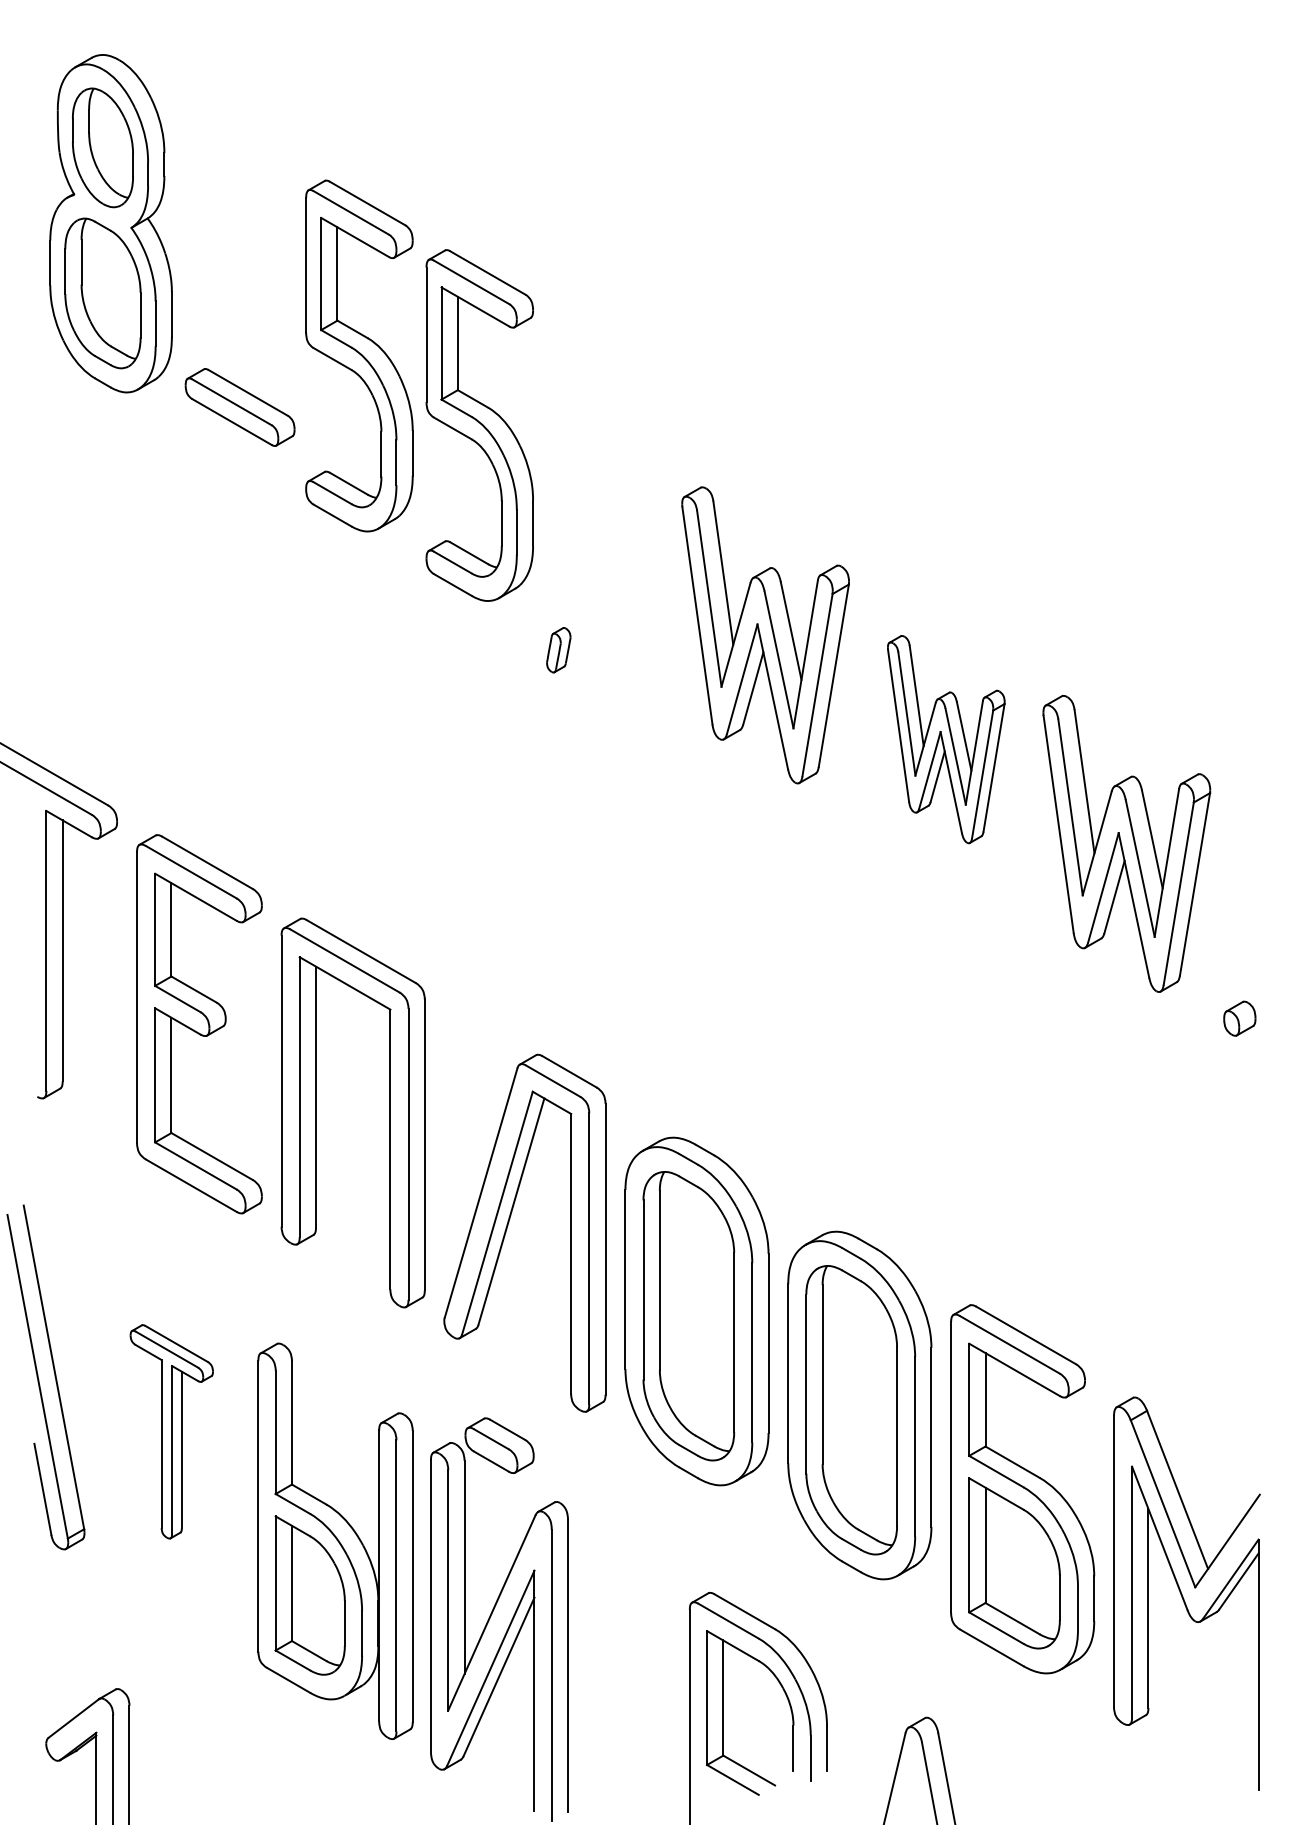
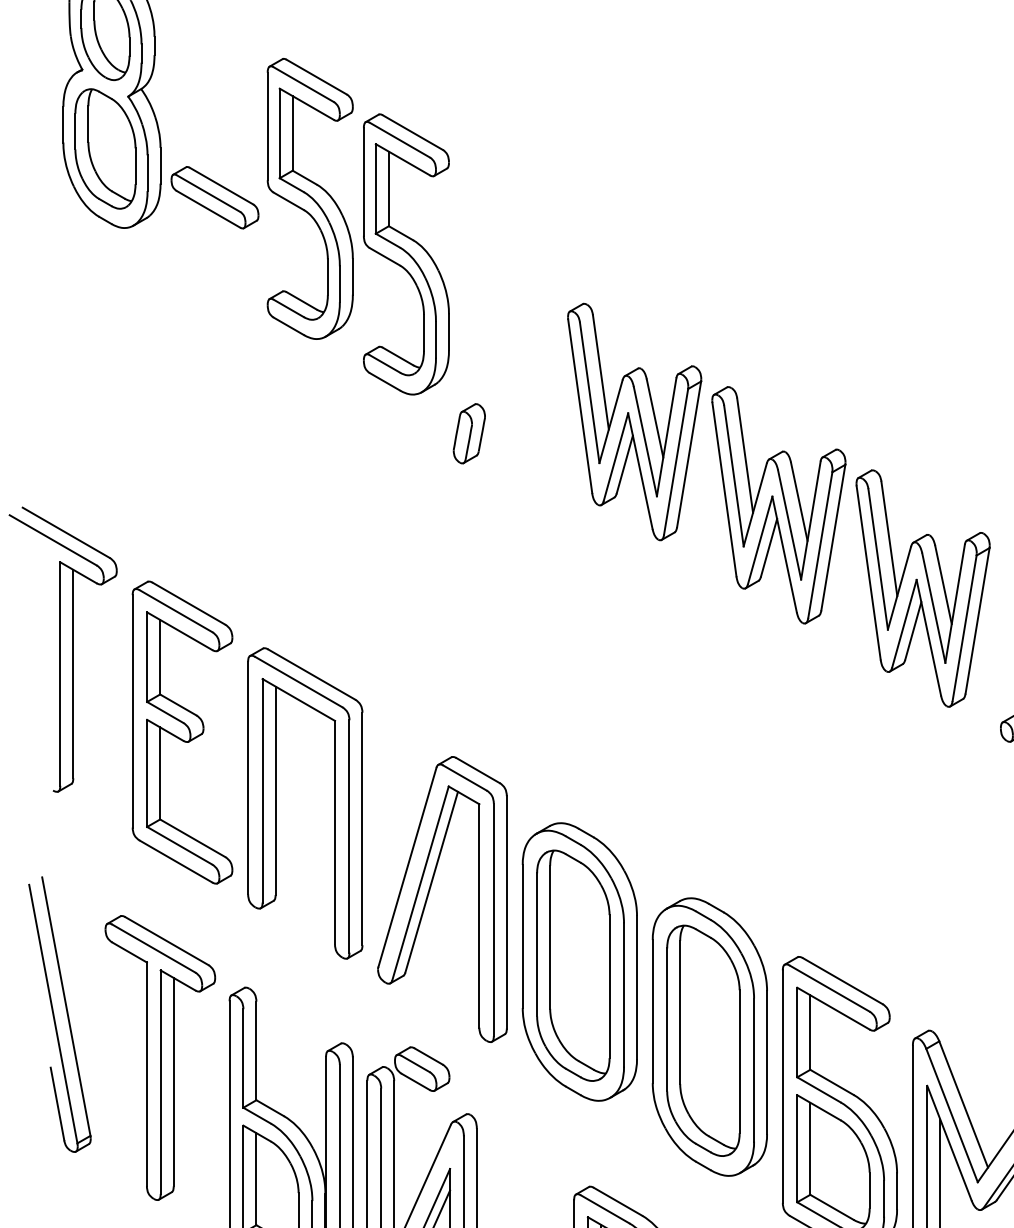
part: (239, 407) -> (214, 197), moved
part: (558, 650) -> (469, 434), size x1.67
part: (946, 739) -> (779, 505), size x1.43
part: (171, 1431) -> (160, 1057), size x1.67

